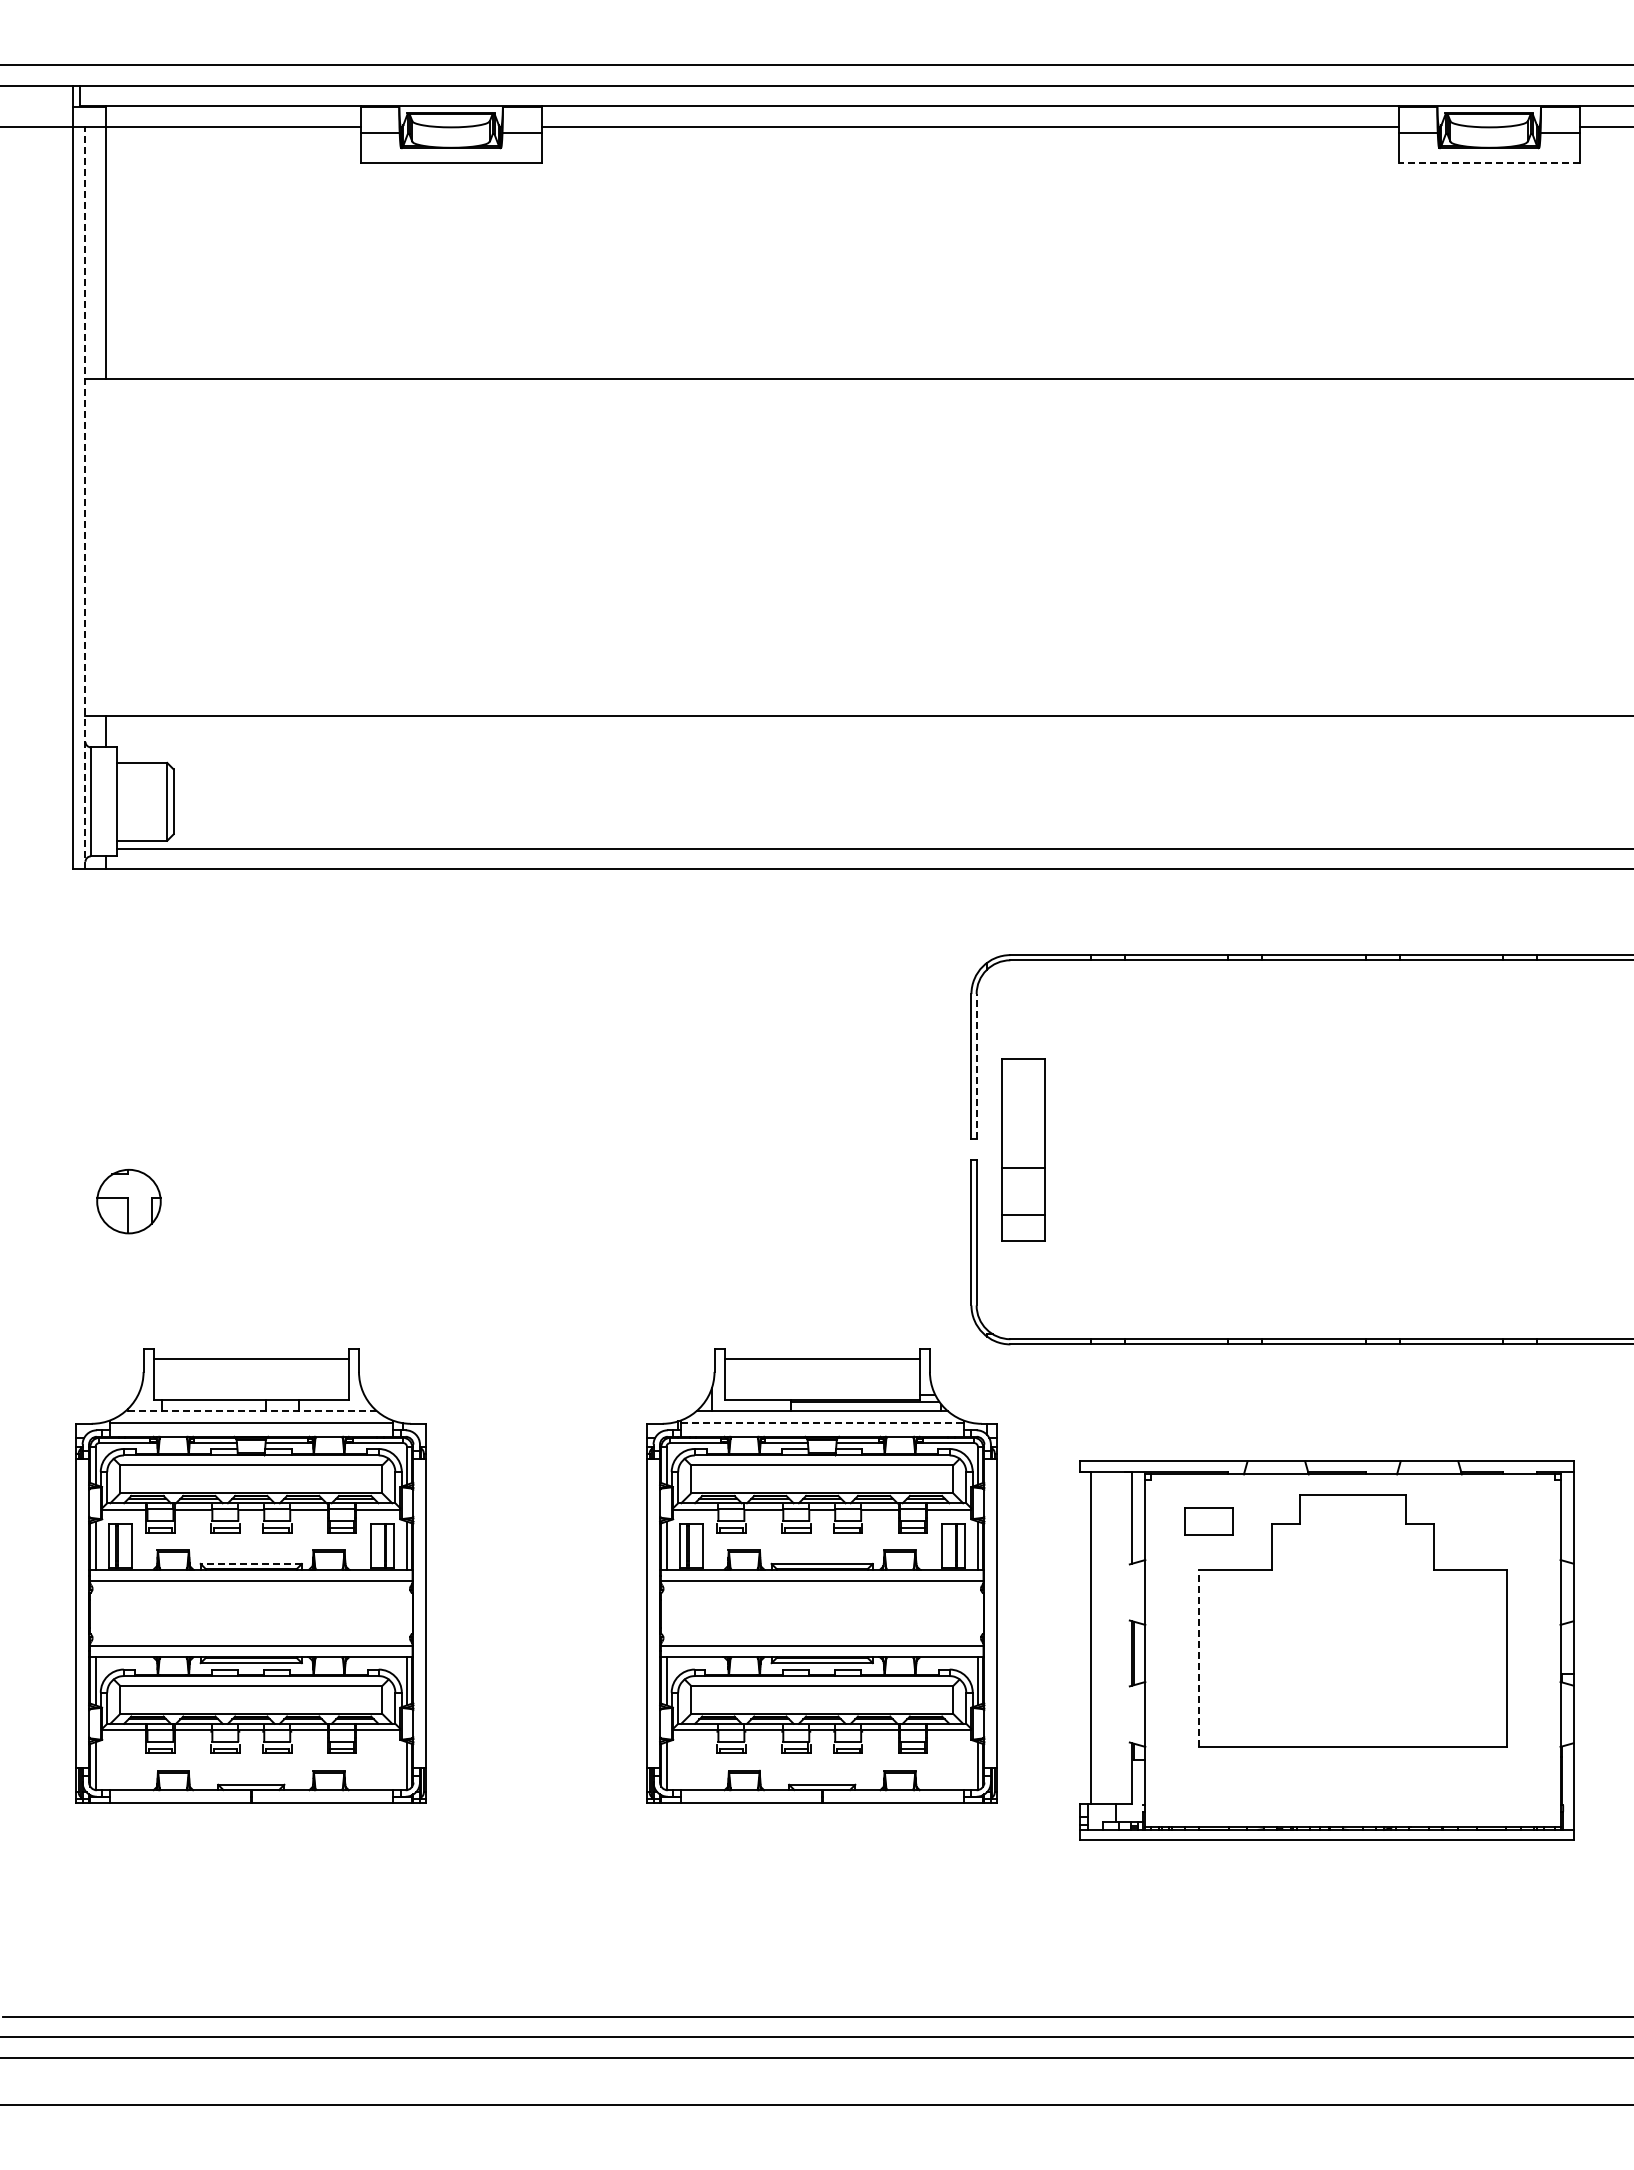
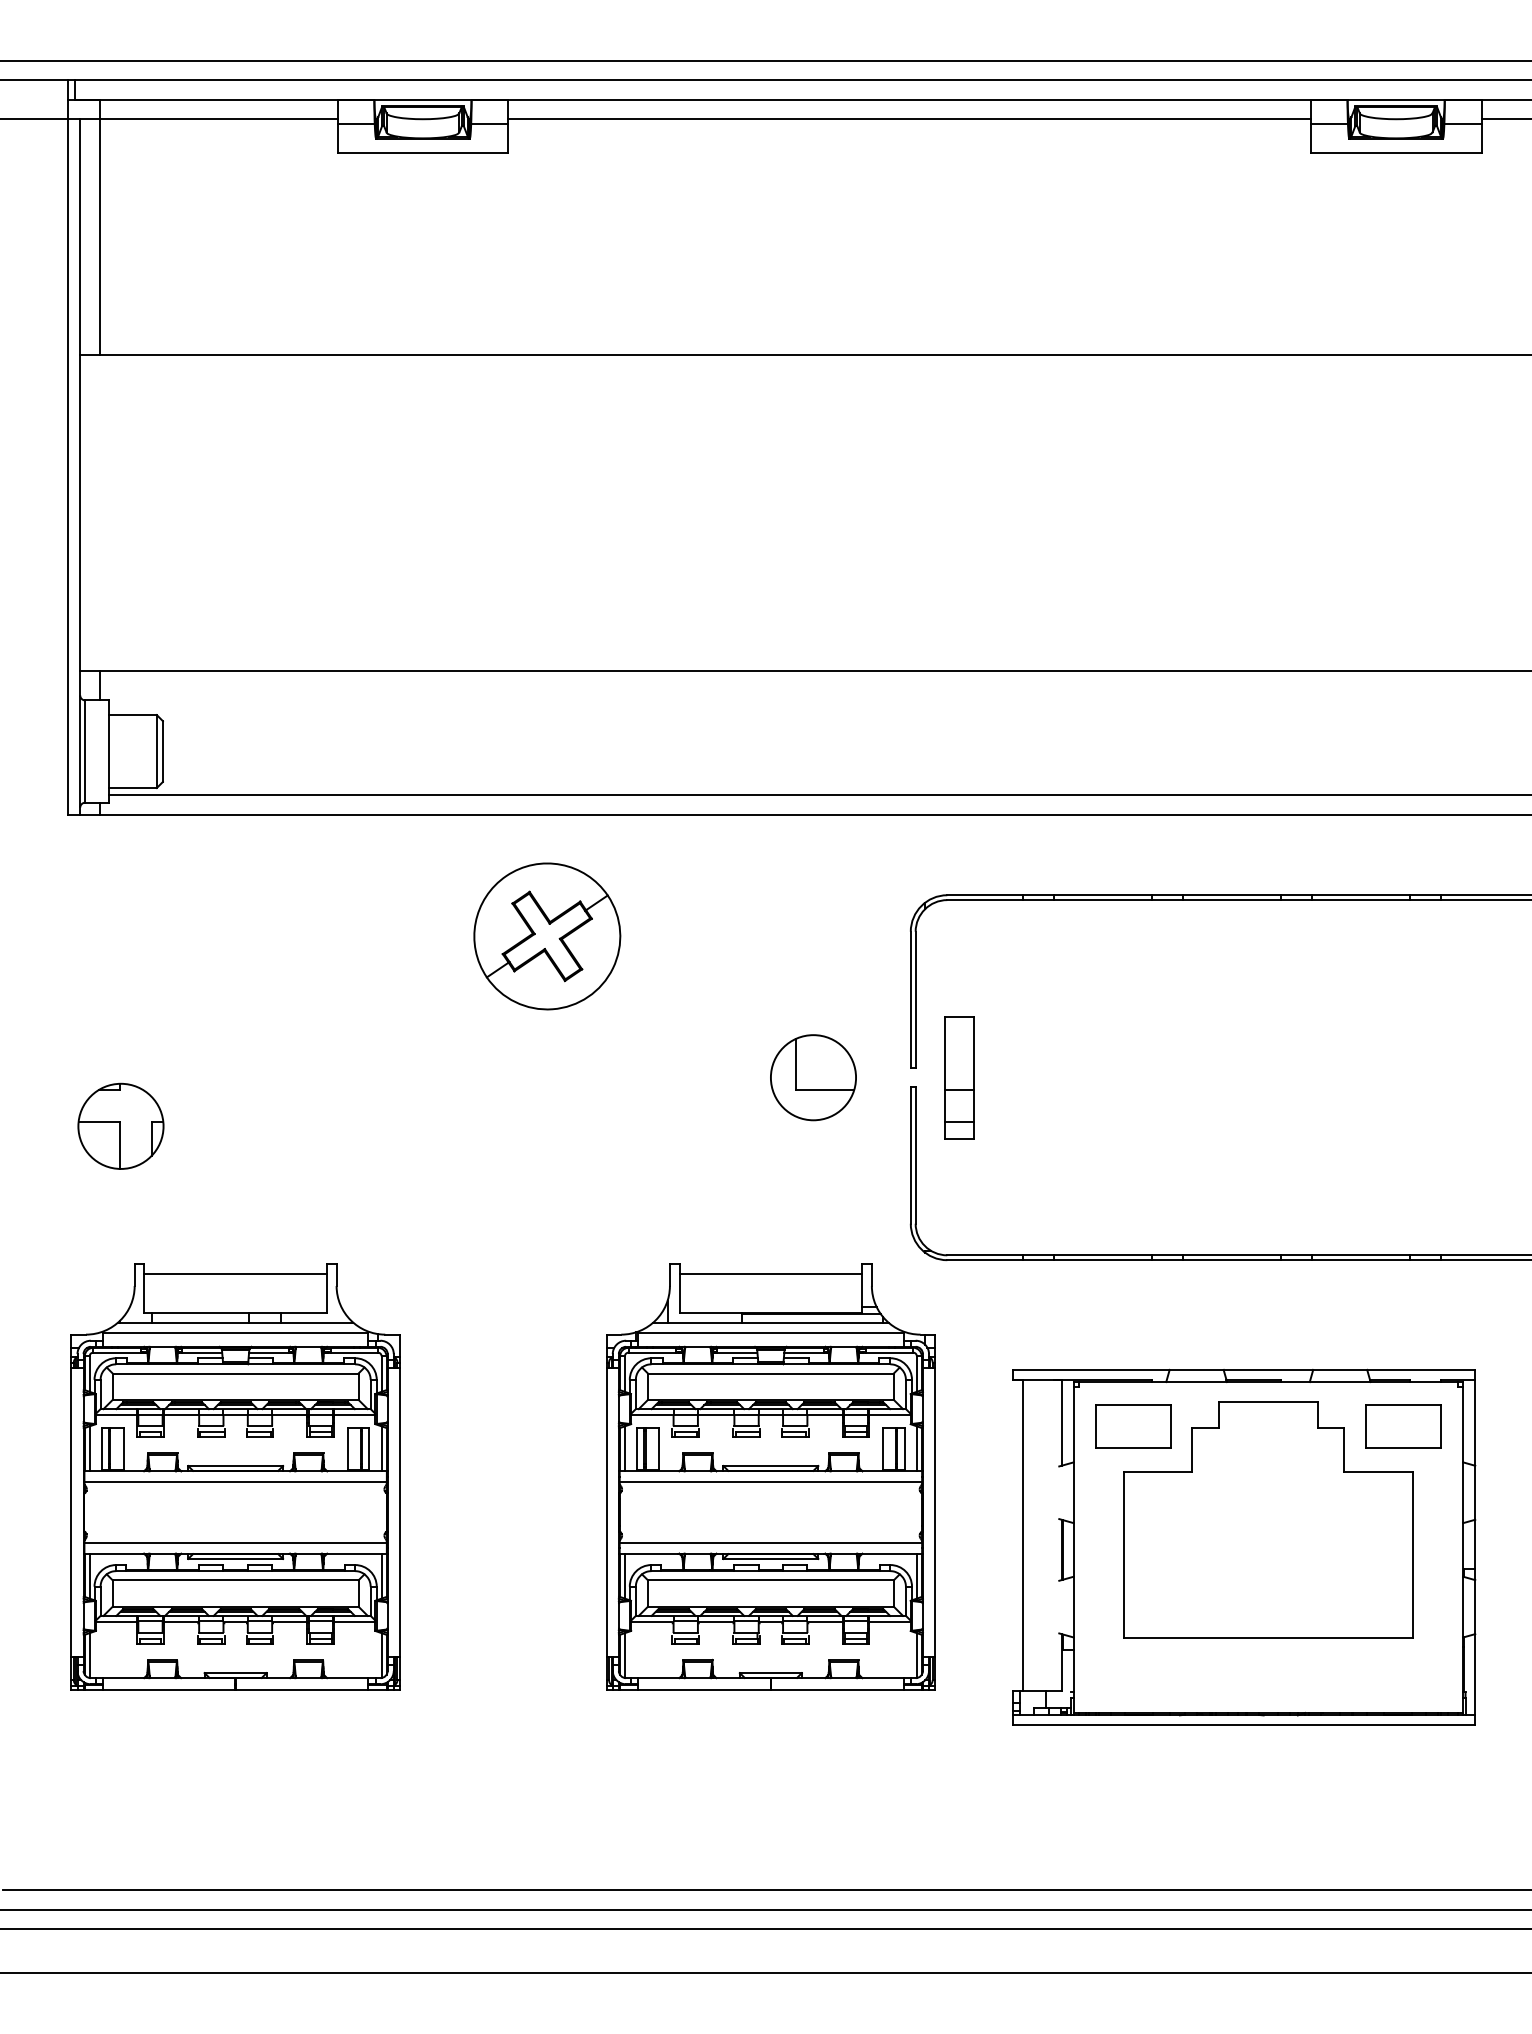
line: (1489, 163) -> (1396, 153), dashed -> solid
line: (85, 497) -> (80, 466), dashed -> solid
part: (583, 998) -> (547, 935), added
line: (976, 1066) -> (915, 999), dashed -> solid
part: (867, 1149) -> (813, 1077), added
part: (1023, 1149) -> (959, 1077), size x0.71
part: (128, 1201) -> (120, 1126), size x1.43
line: (251, 1411) -> (235, 1323), dashed -> solid
line: (822, 1422) -> (771, 1333), dashed -> solid
part: (1208, 1521) -> (1133, 1426), size x1.67
part: (1496, 1521) -> (1403, 1426), added
line: (251, 1563) -> (235, 1465), dashed -> solid
line: (1199, 1658) -> (1124, 1554), dashed -> solid

